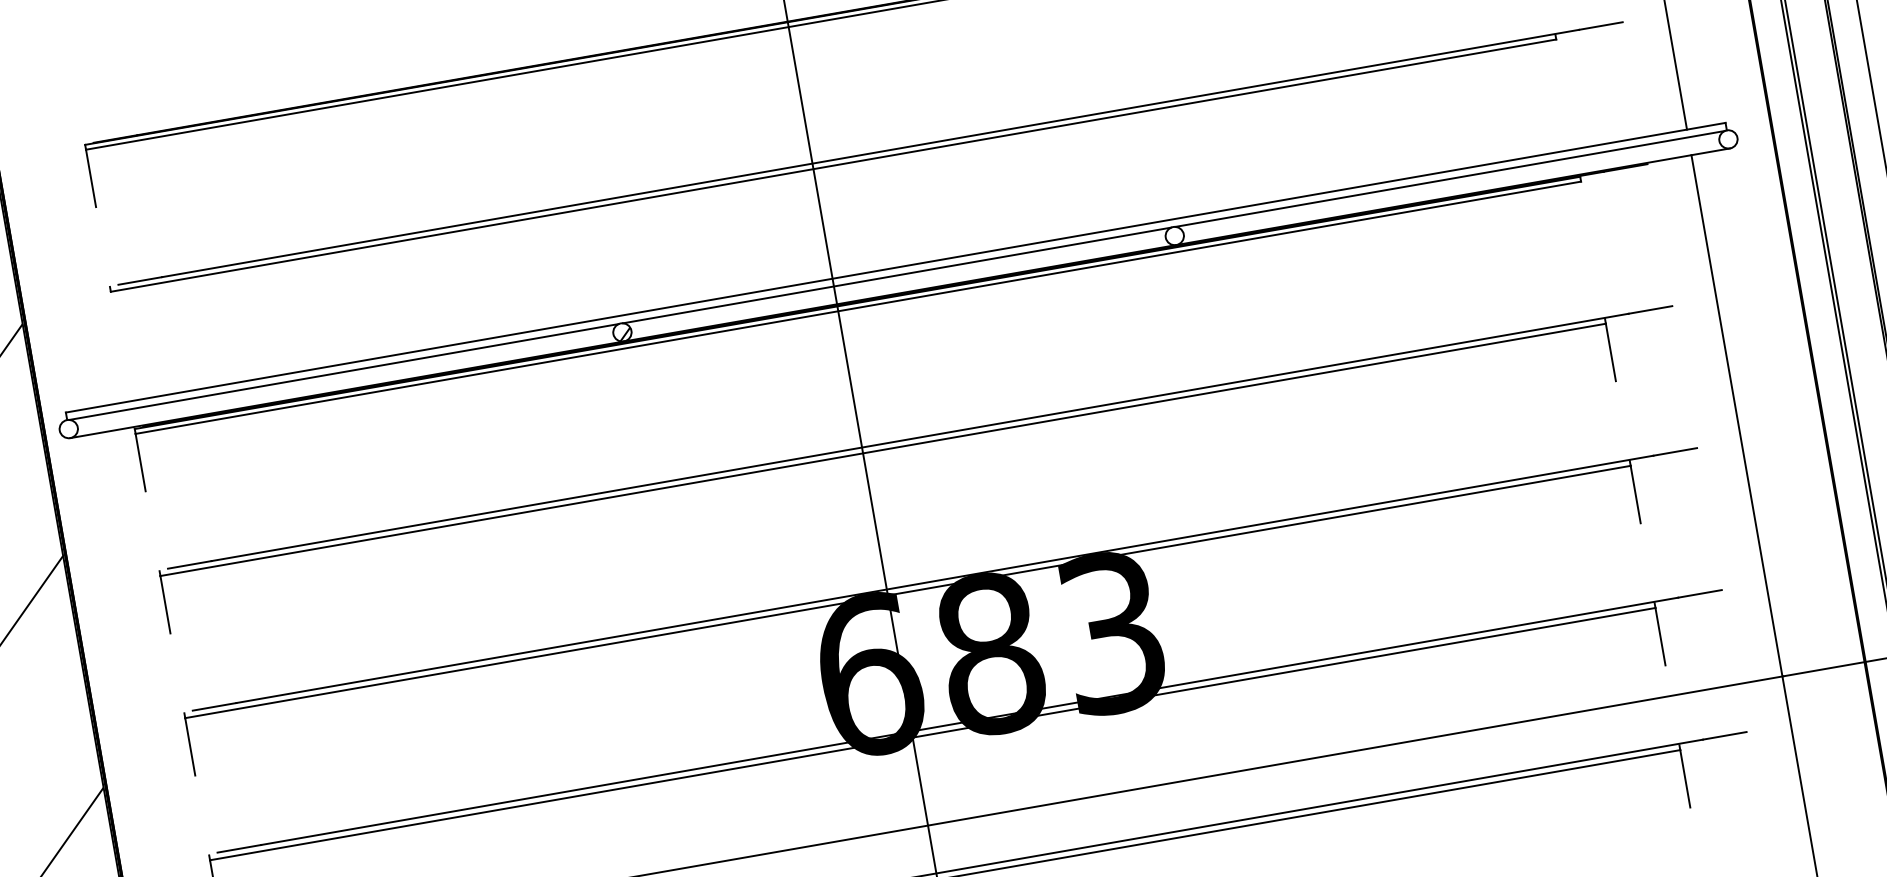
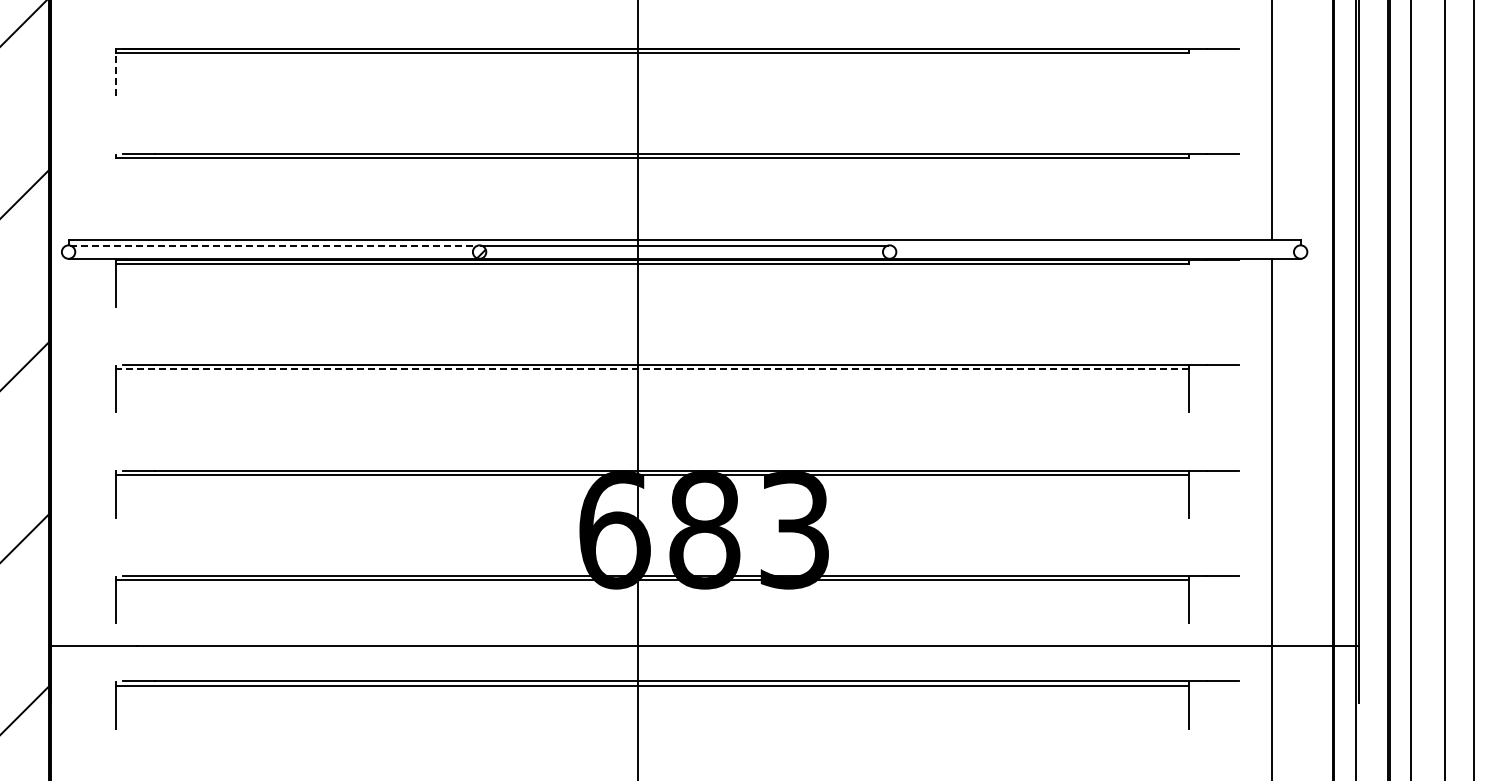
line: (91, 177) -> (116, 73), solid -> dashed
line: (1450, 178) -> (1095, 245), removed
line: (344, 371) -> (274, 245), solid -> dashed
line: (882, 449) -> (652, 369), solid -> dashed

